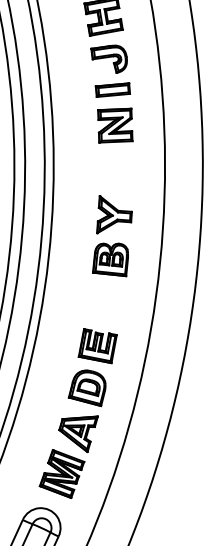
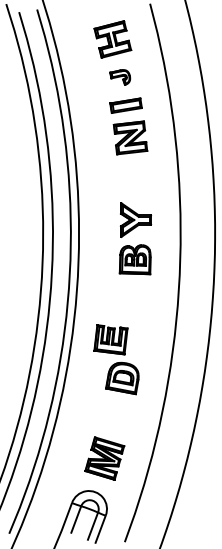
part: (107, 58) -> (119, 77), size x0.6
part: (97, 345) -> (110, 339), moved
part: (77, 433) -> (116, 420), removed

